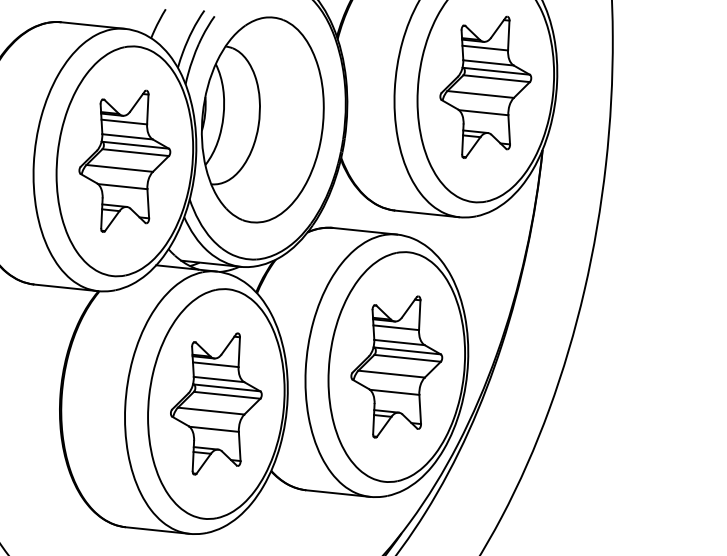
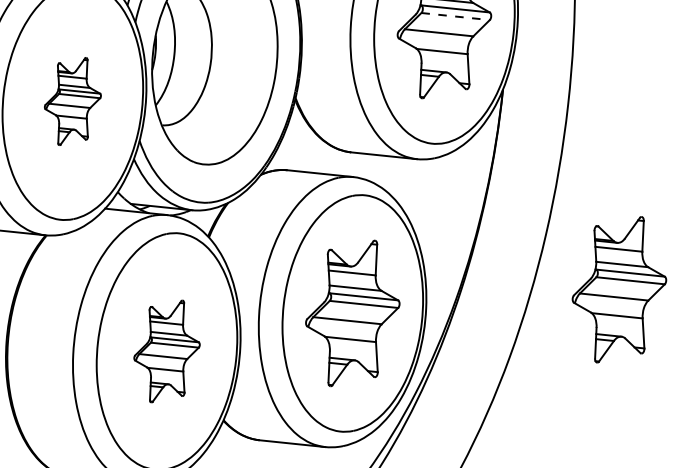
line: (497, 78) -> (456, 16), solid -> dashed
part: (124, 160) -> (72, 100), size x0.6
part: (655, 343) -> (619, 289), added
part: (216, 403) -> (167, 350), size x0.7

